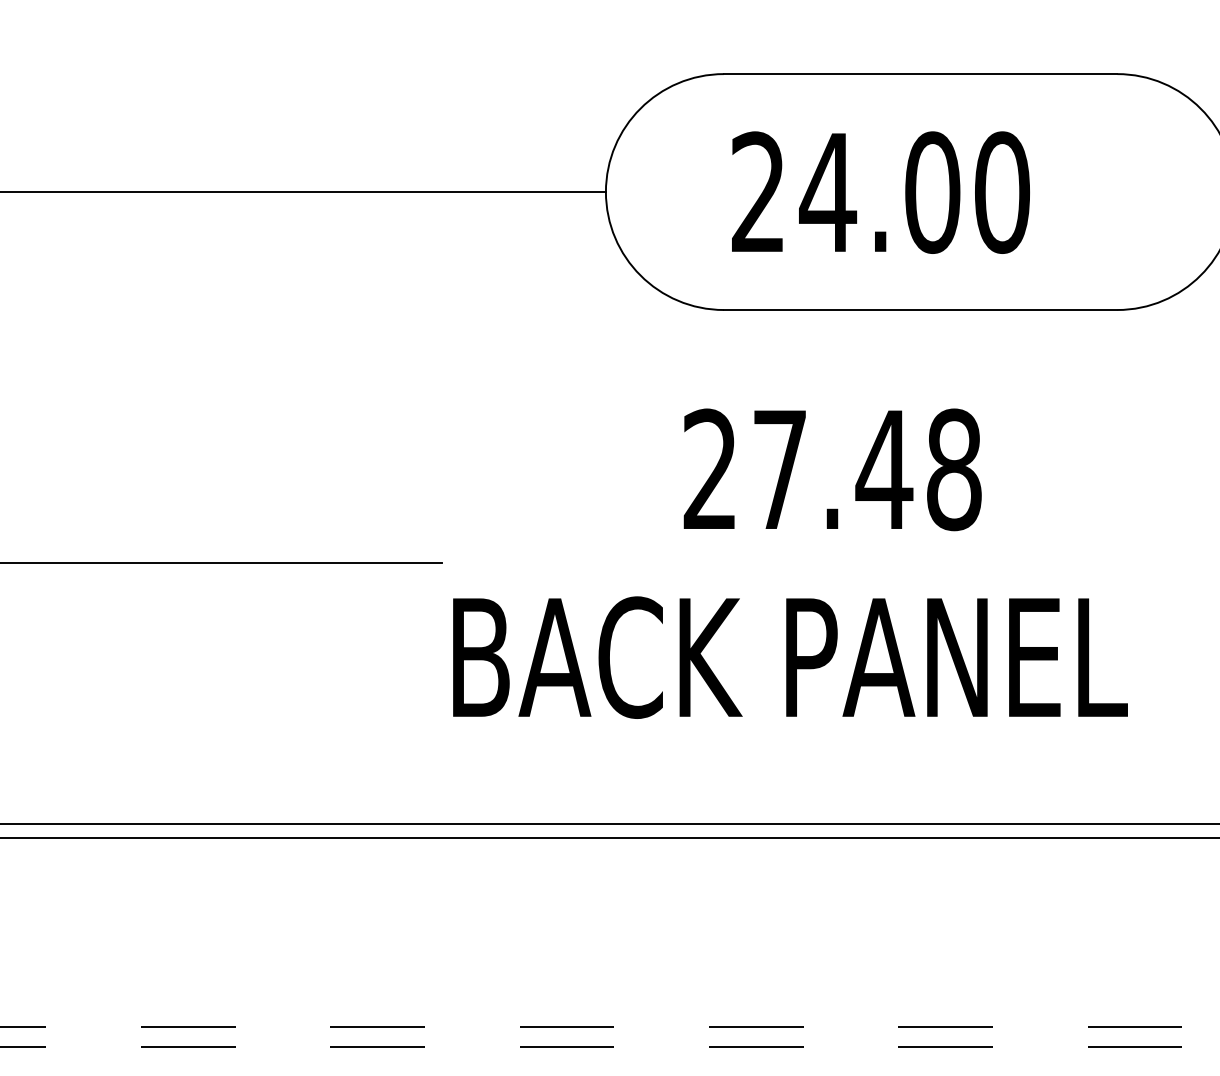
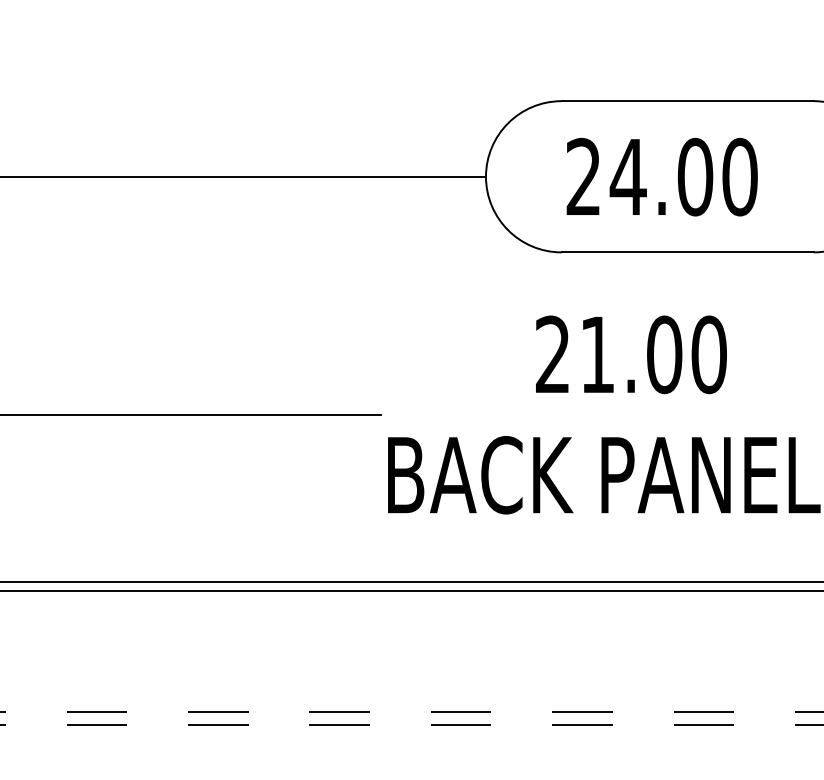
text: (867, 469) -> (653, 354), 27.48 -> 21.00

